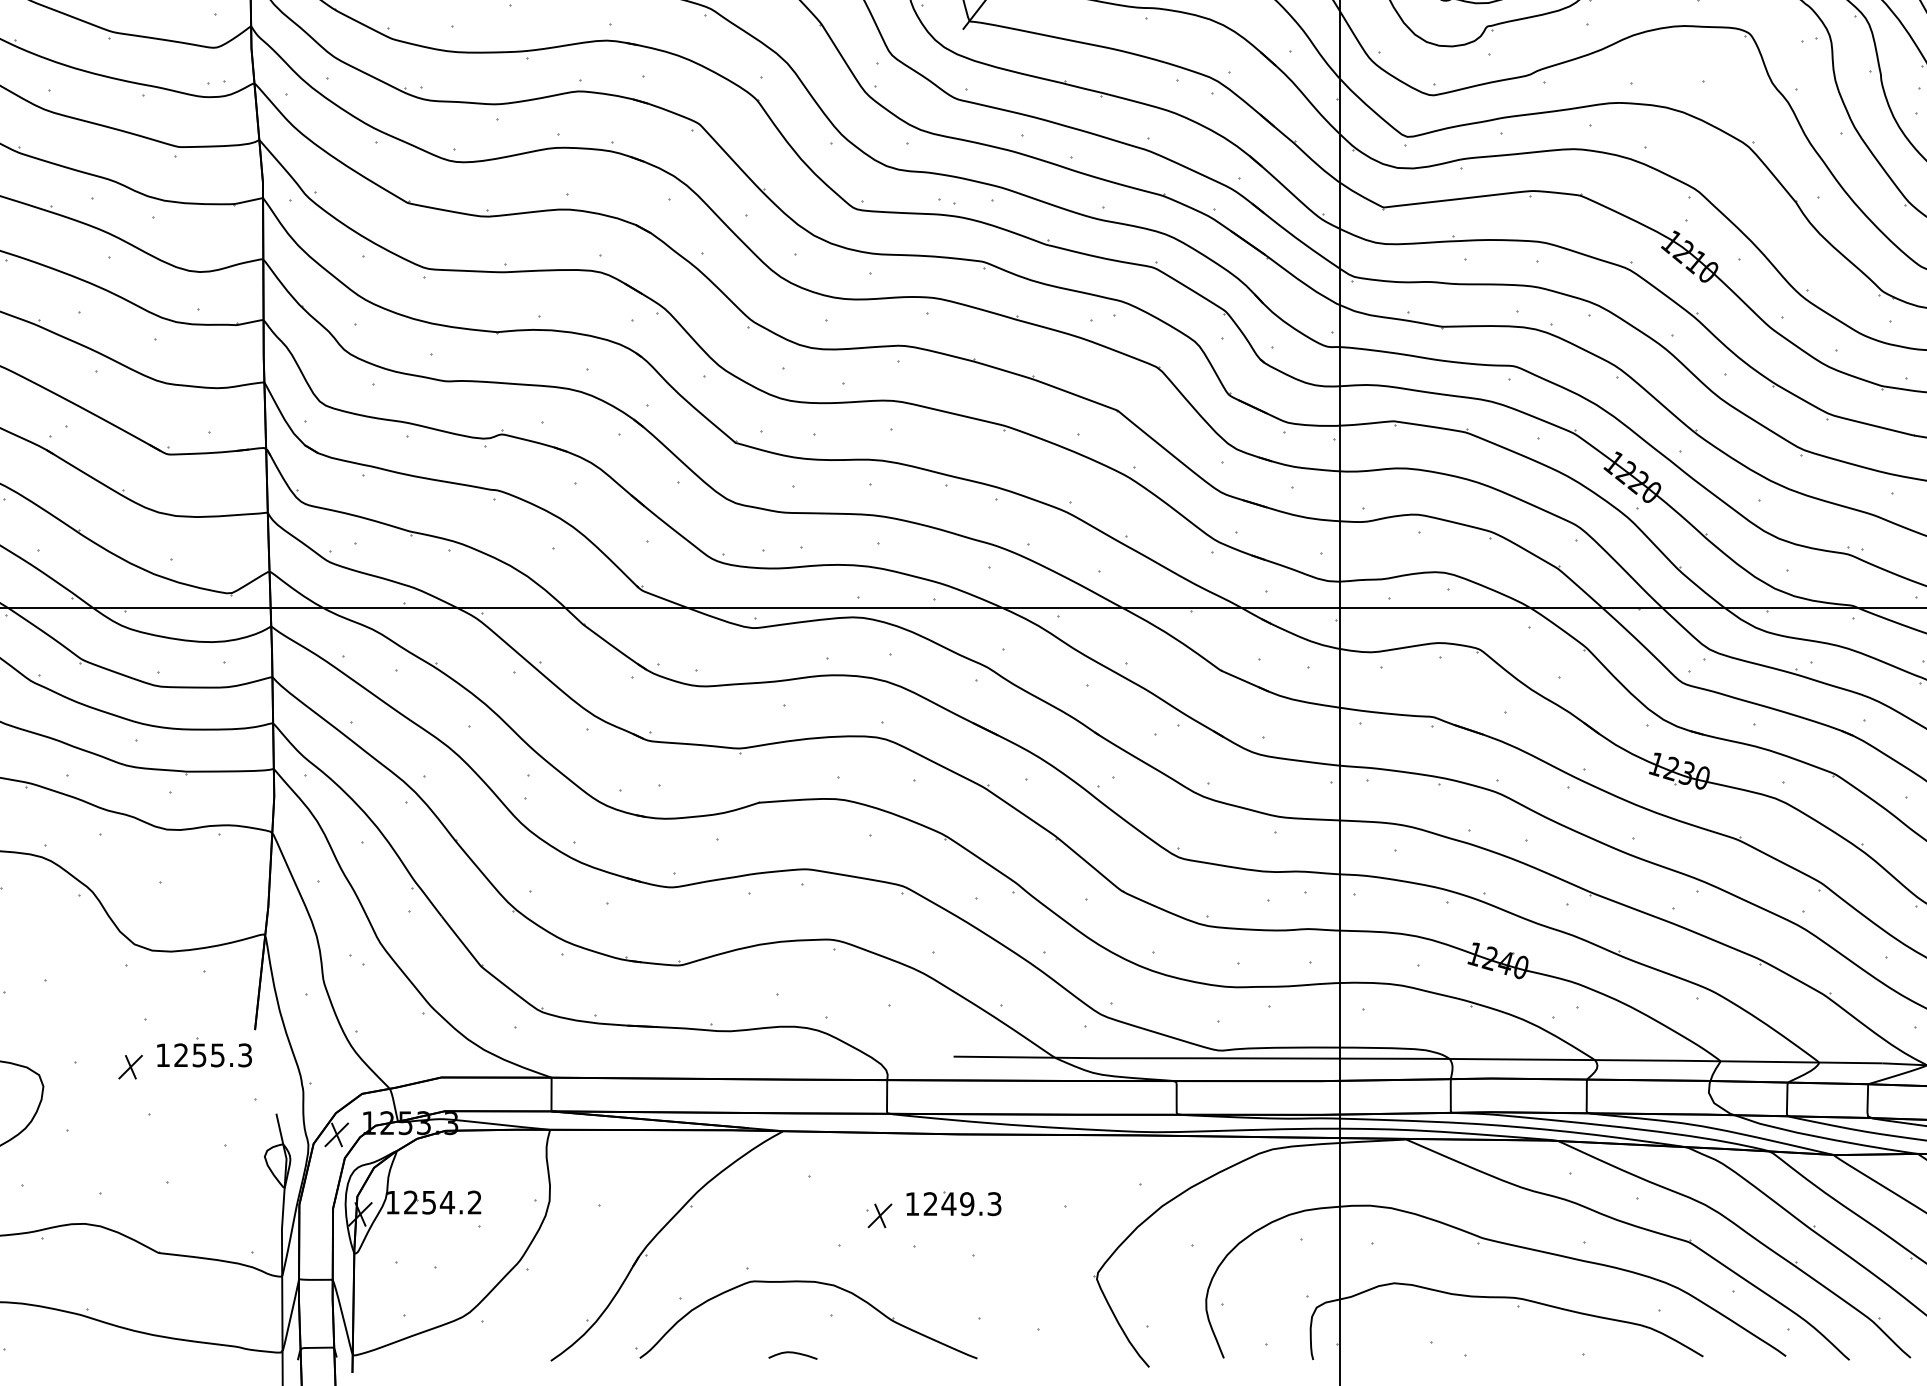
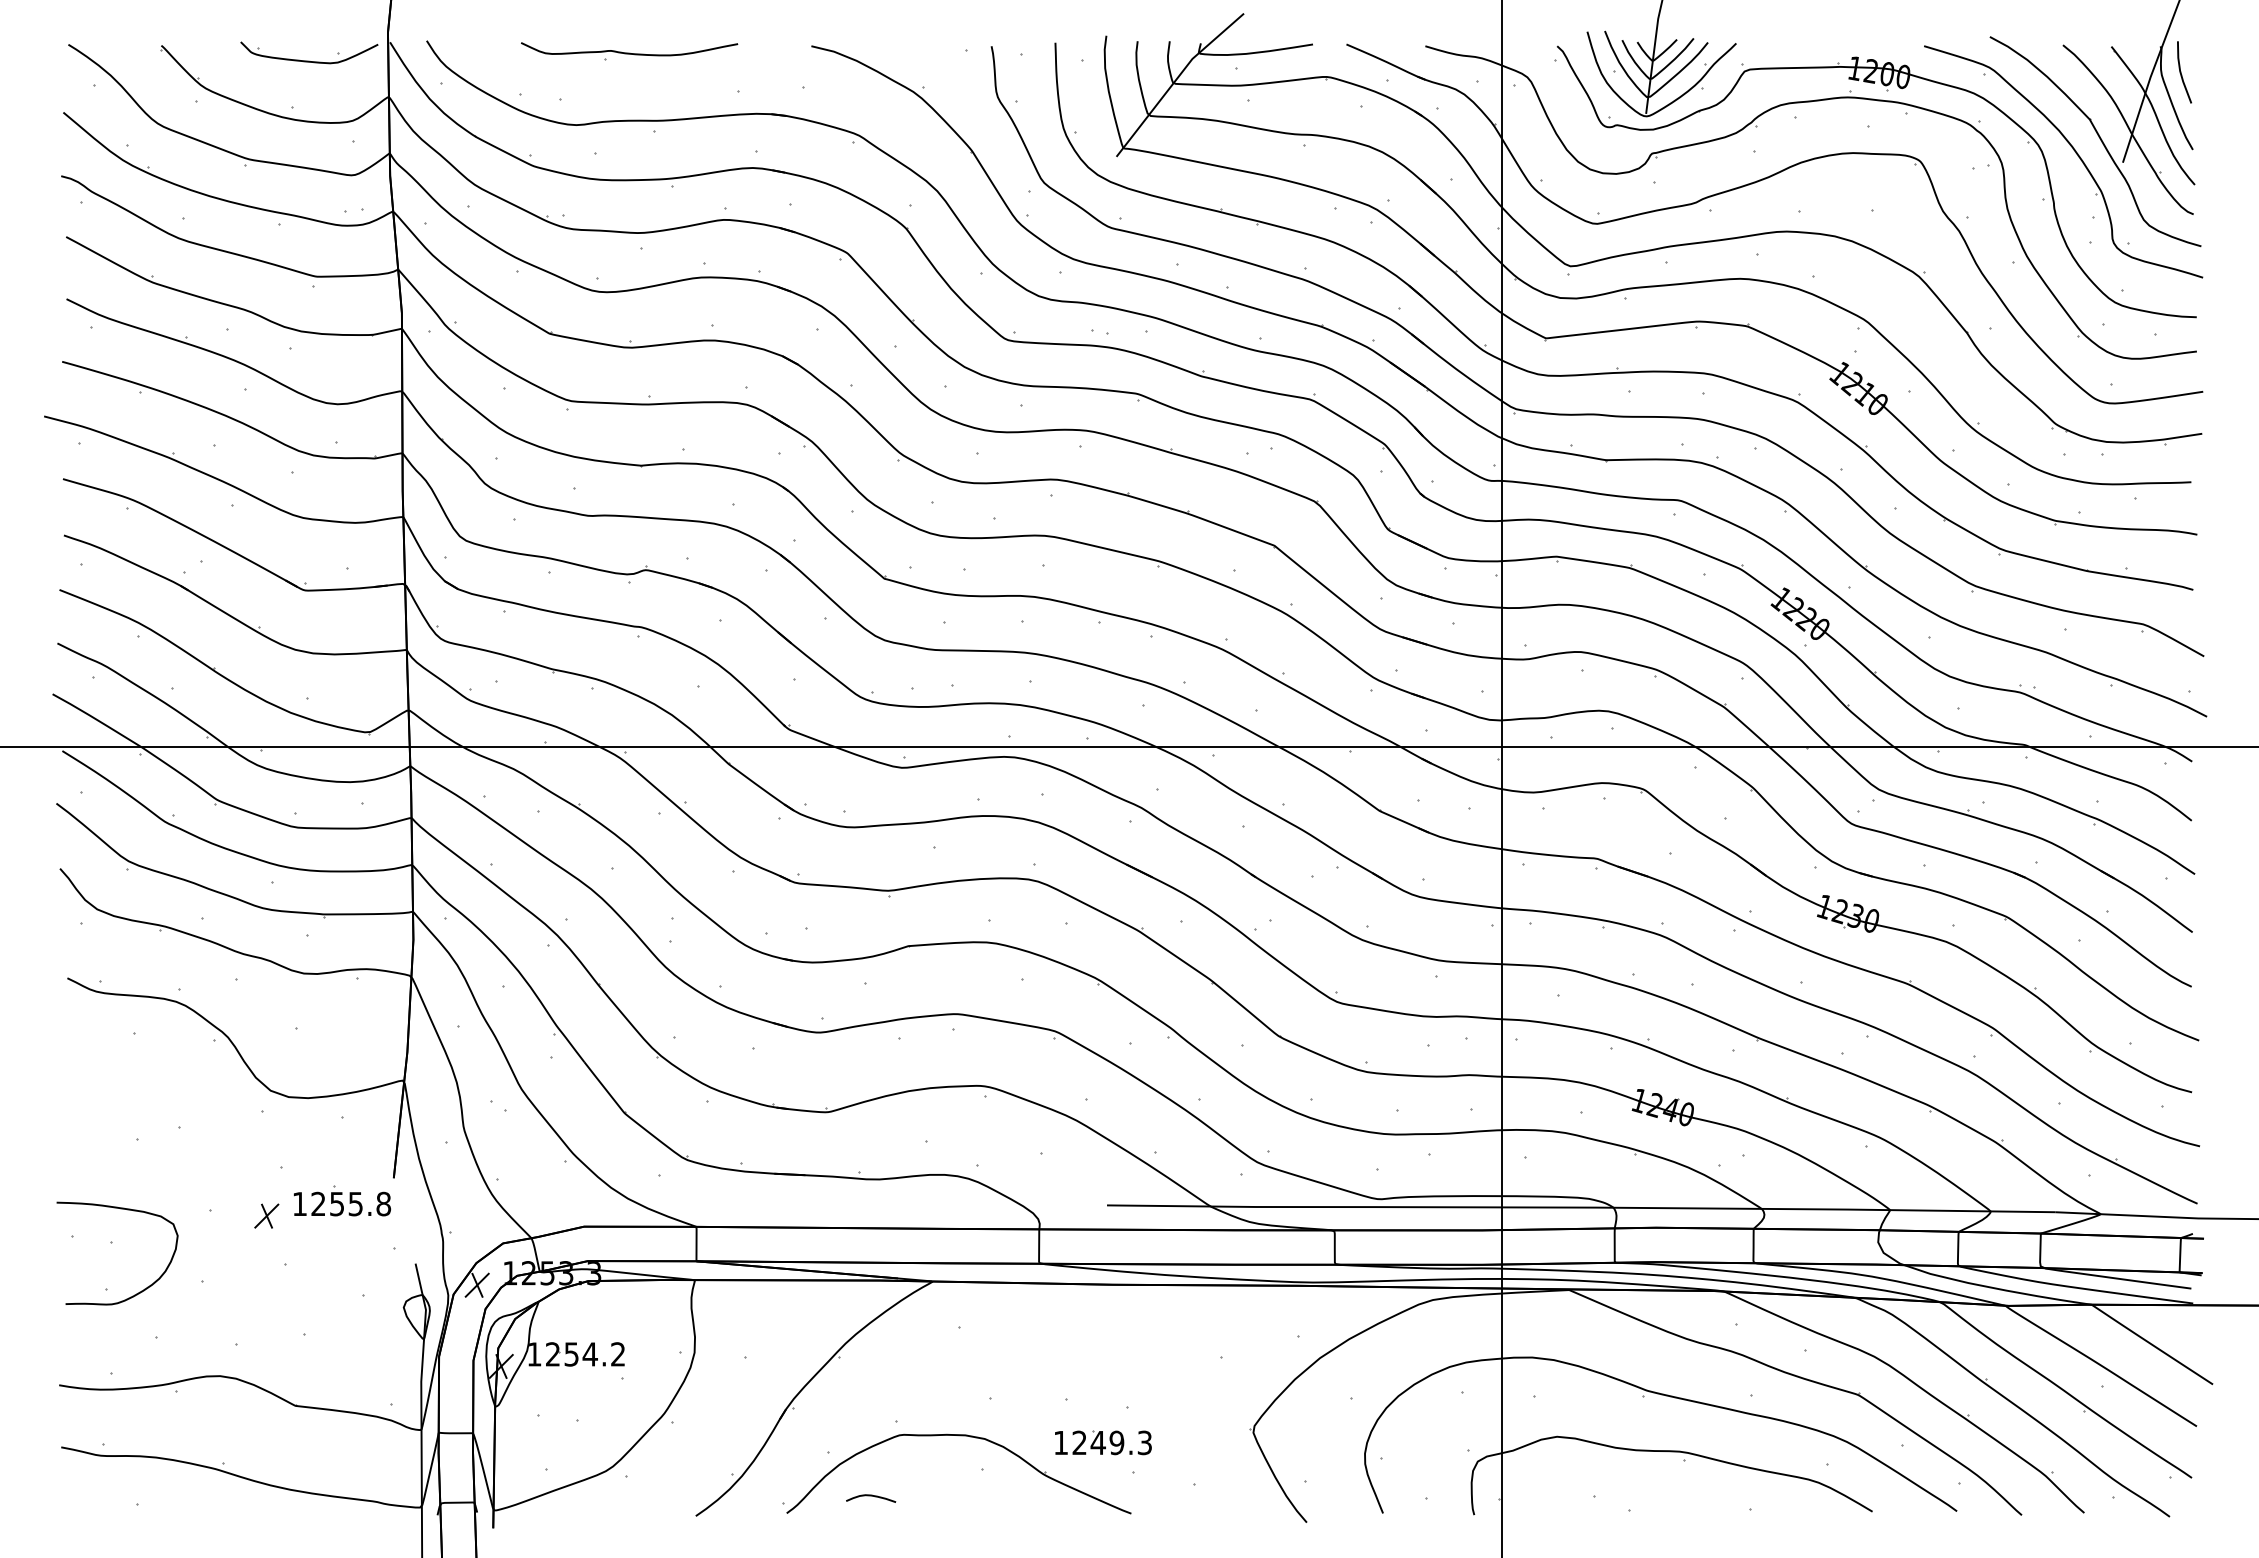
text: (244, 1055) -> (383, 1204), 1255.3 -> 1255.8
part: (954, 1203) -> (1103, 1442), moved
part: (879, 1215) -> (1031, 1367), removed
curve: (793, 1353) -> (871, 1496), moved

